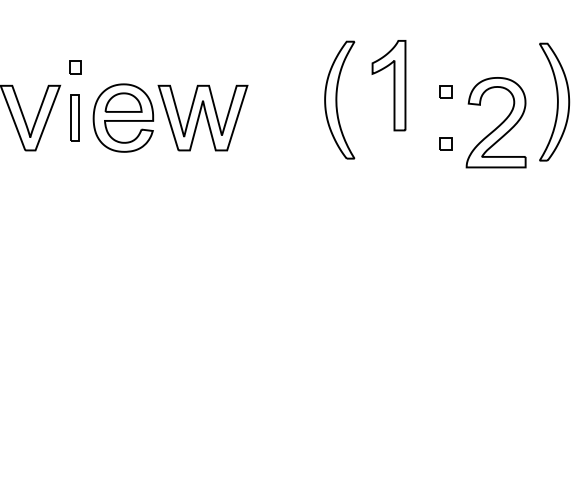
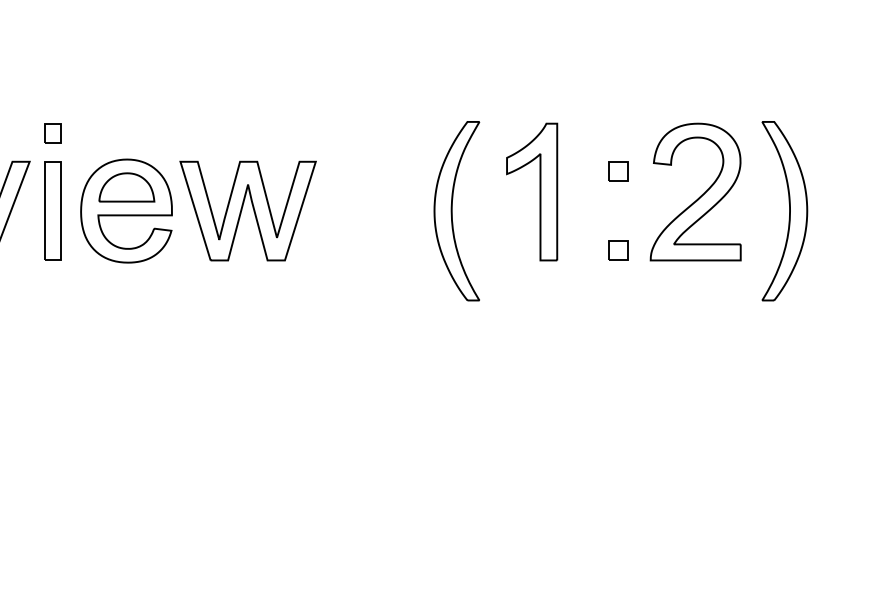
part: (388, 85) -> (531, 191), moved
part: (339, 99) -> (456, 210), moved
part: (554, 101) -> (784, 210), moved
part: (75, 117) -> (53, 210), size x1.43
part: (495, 122) -> (694, 191), moved

